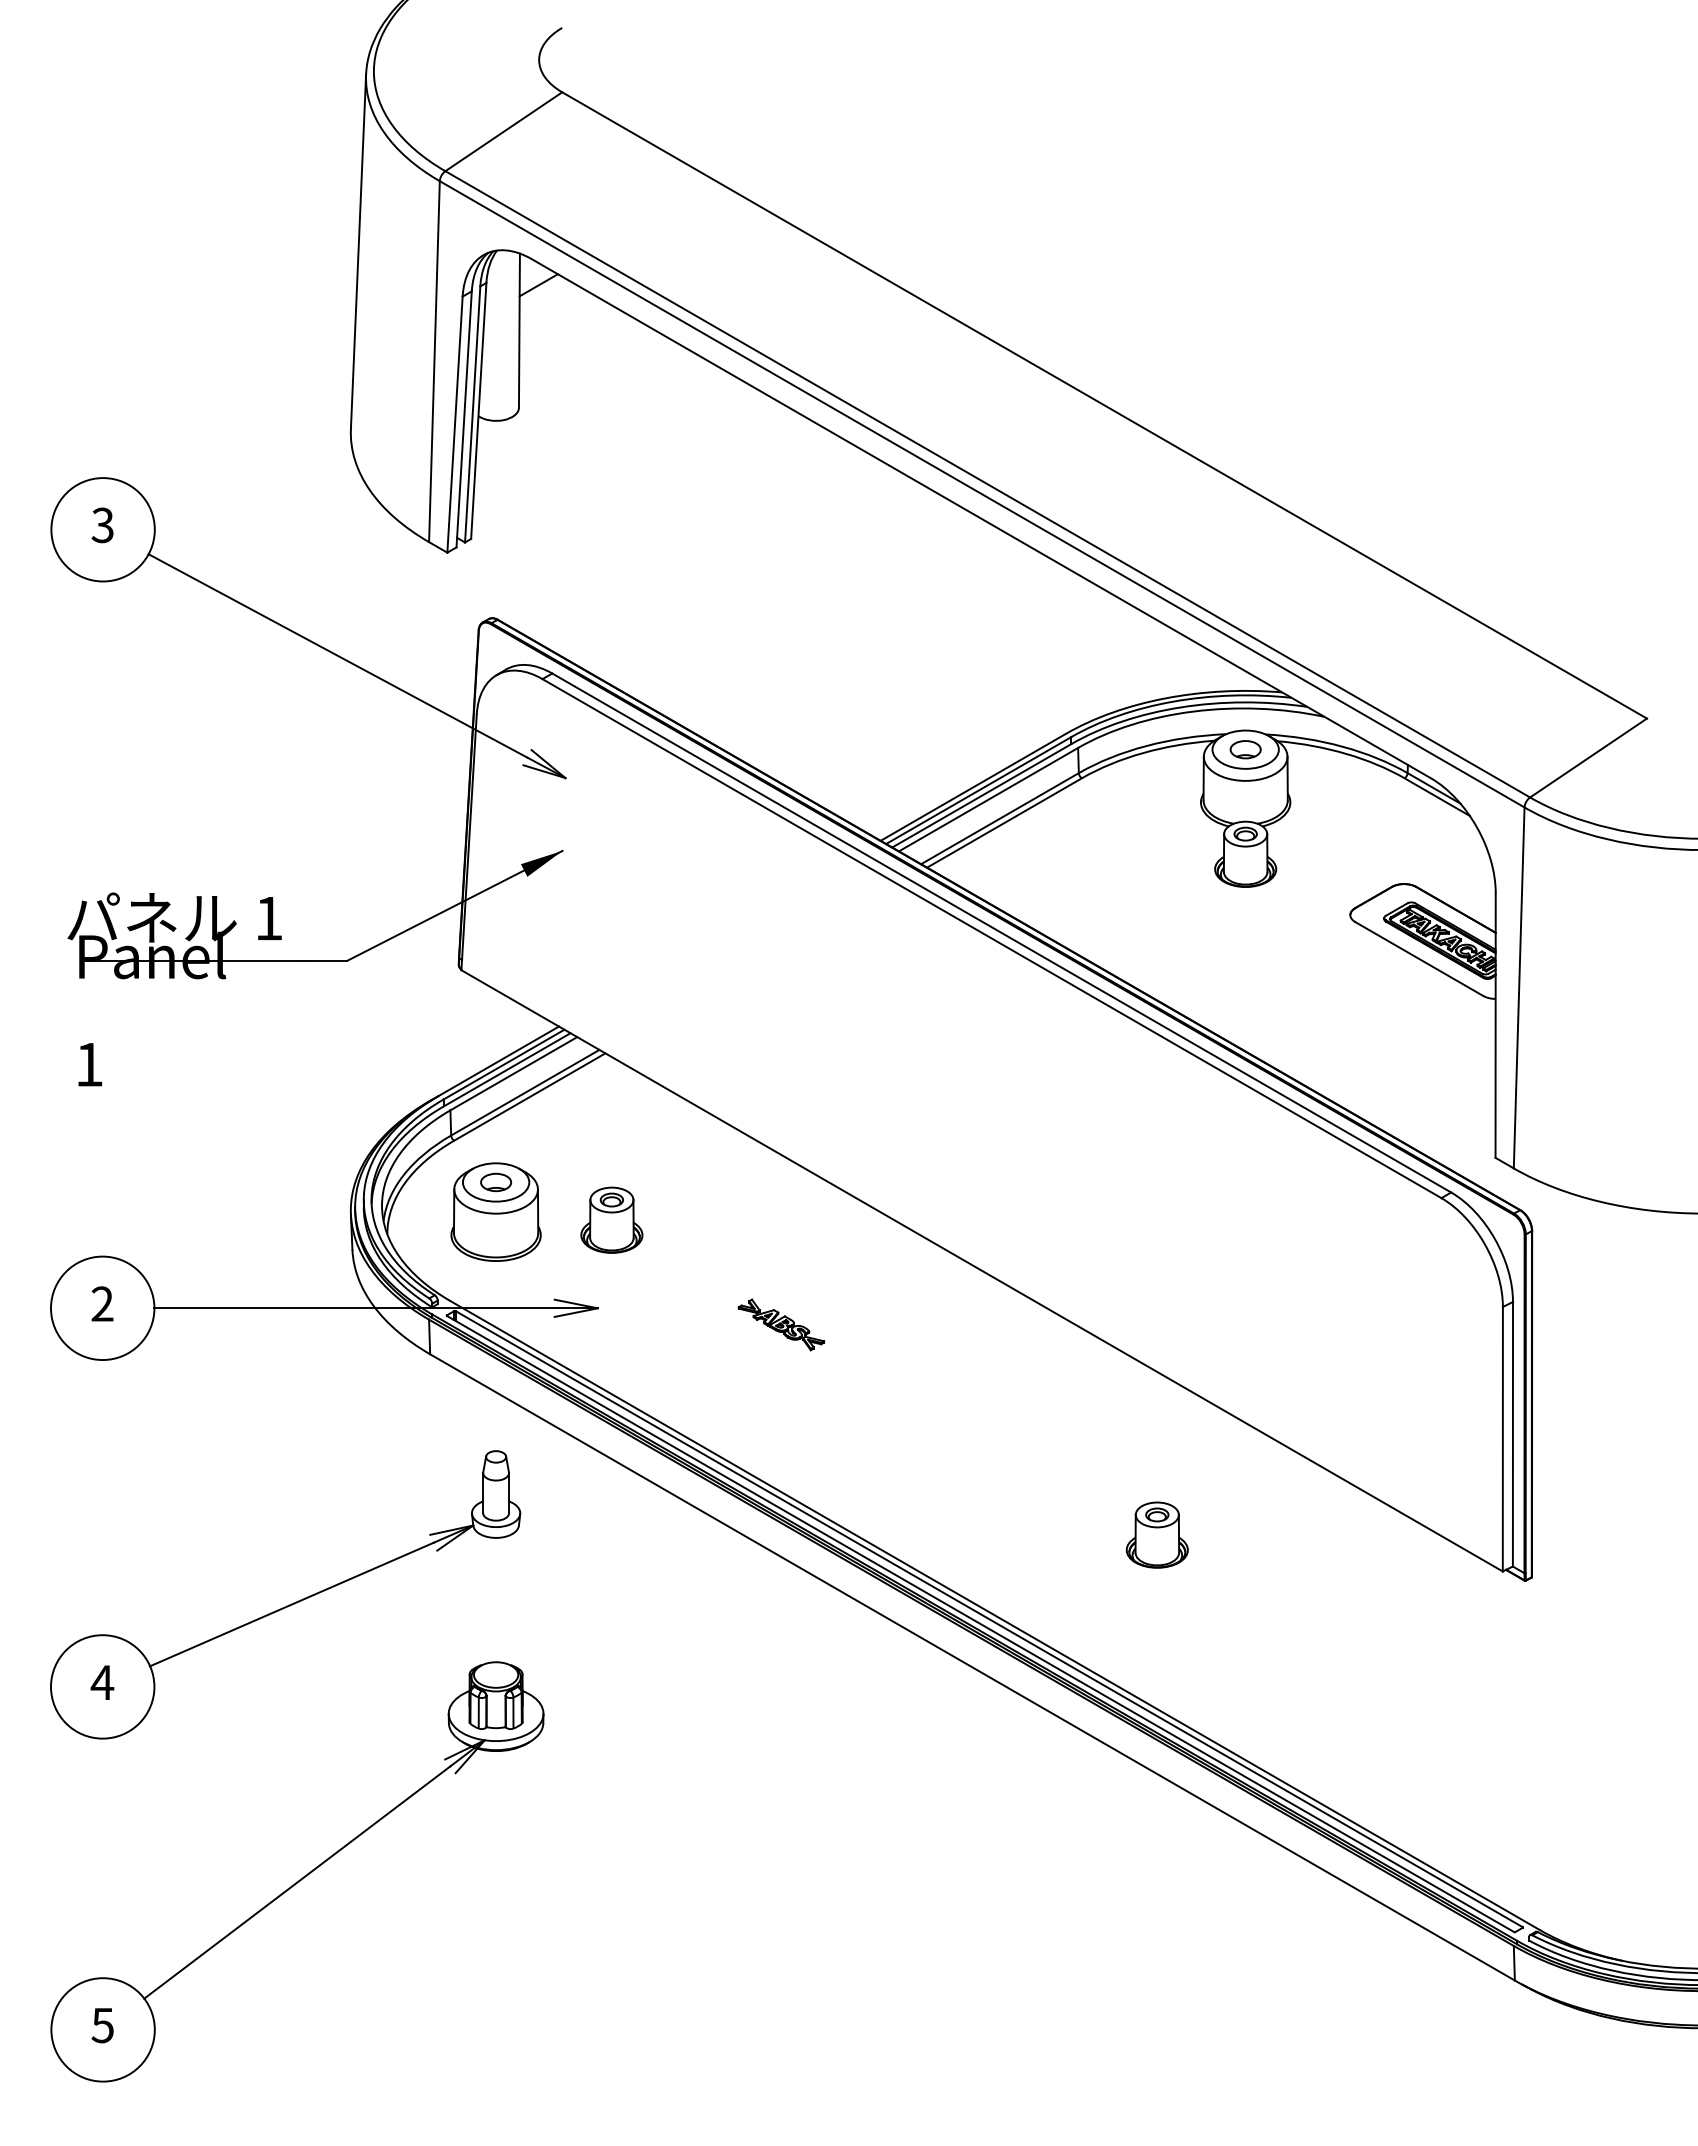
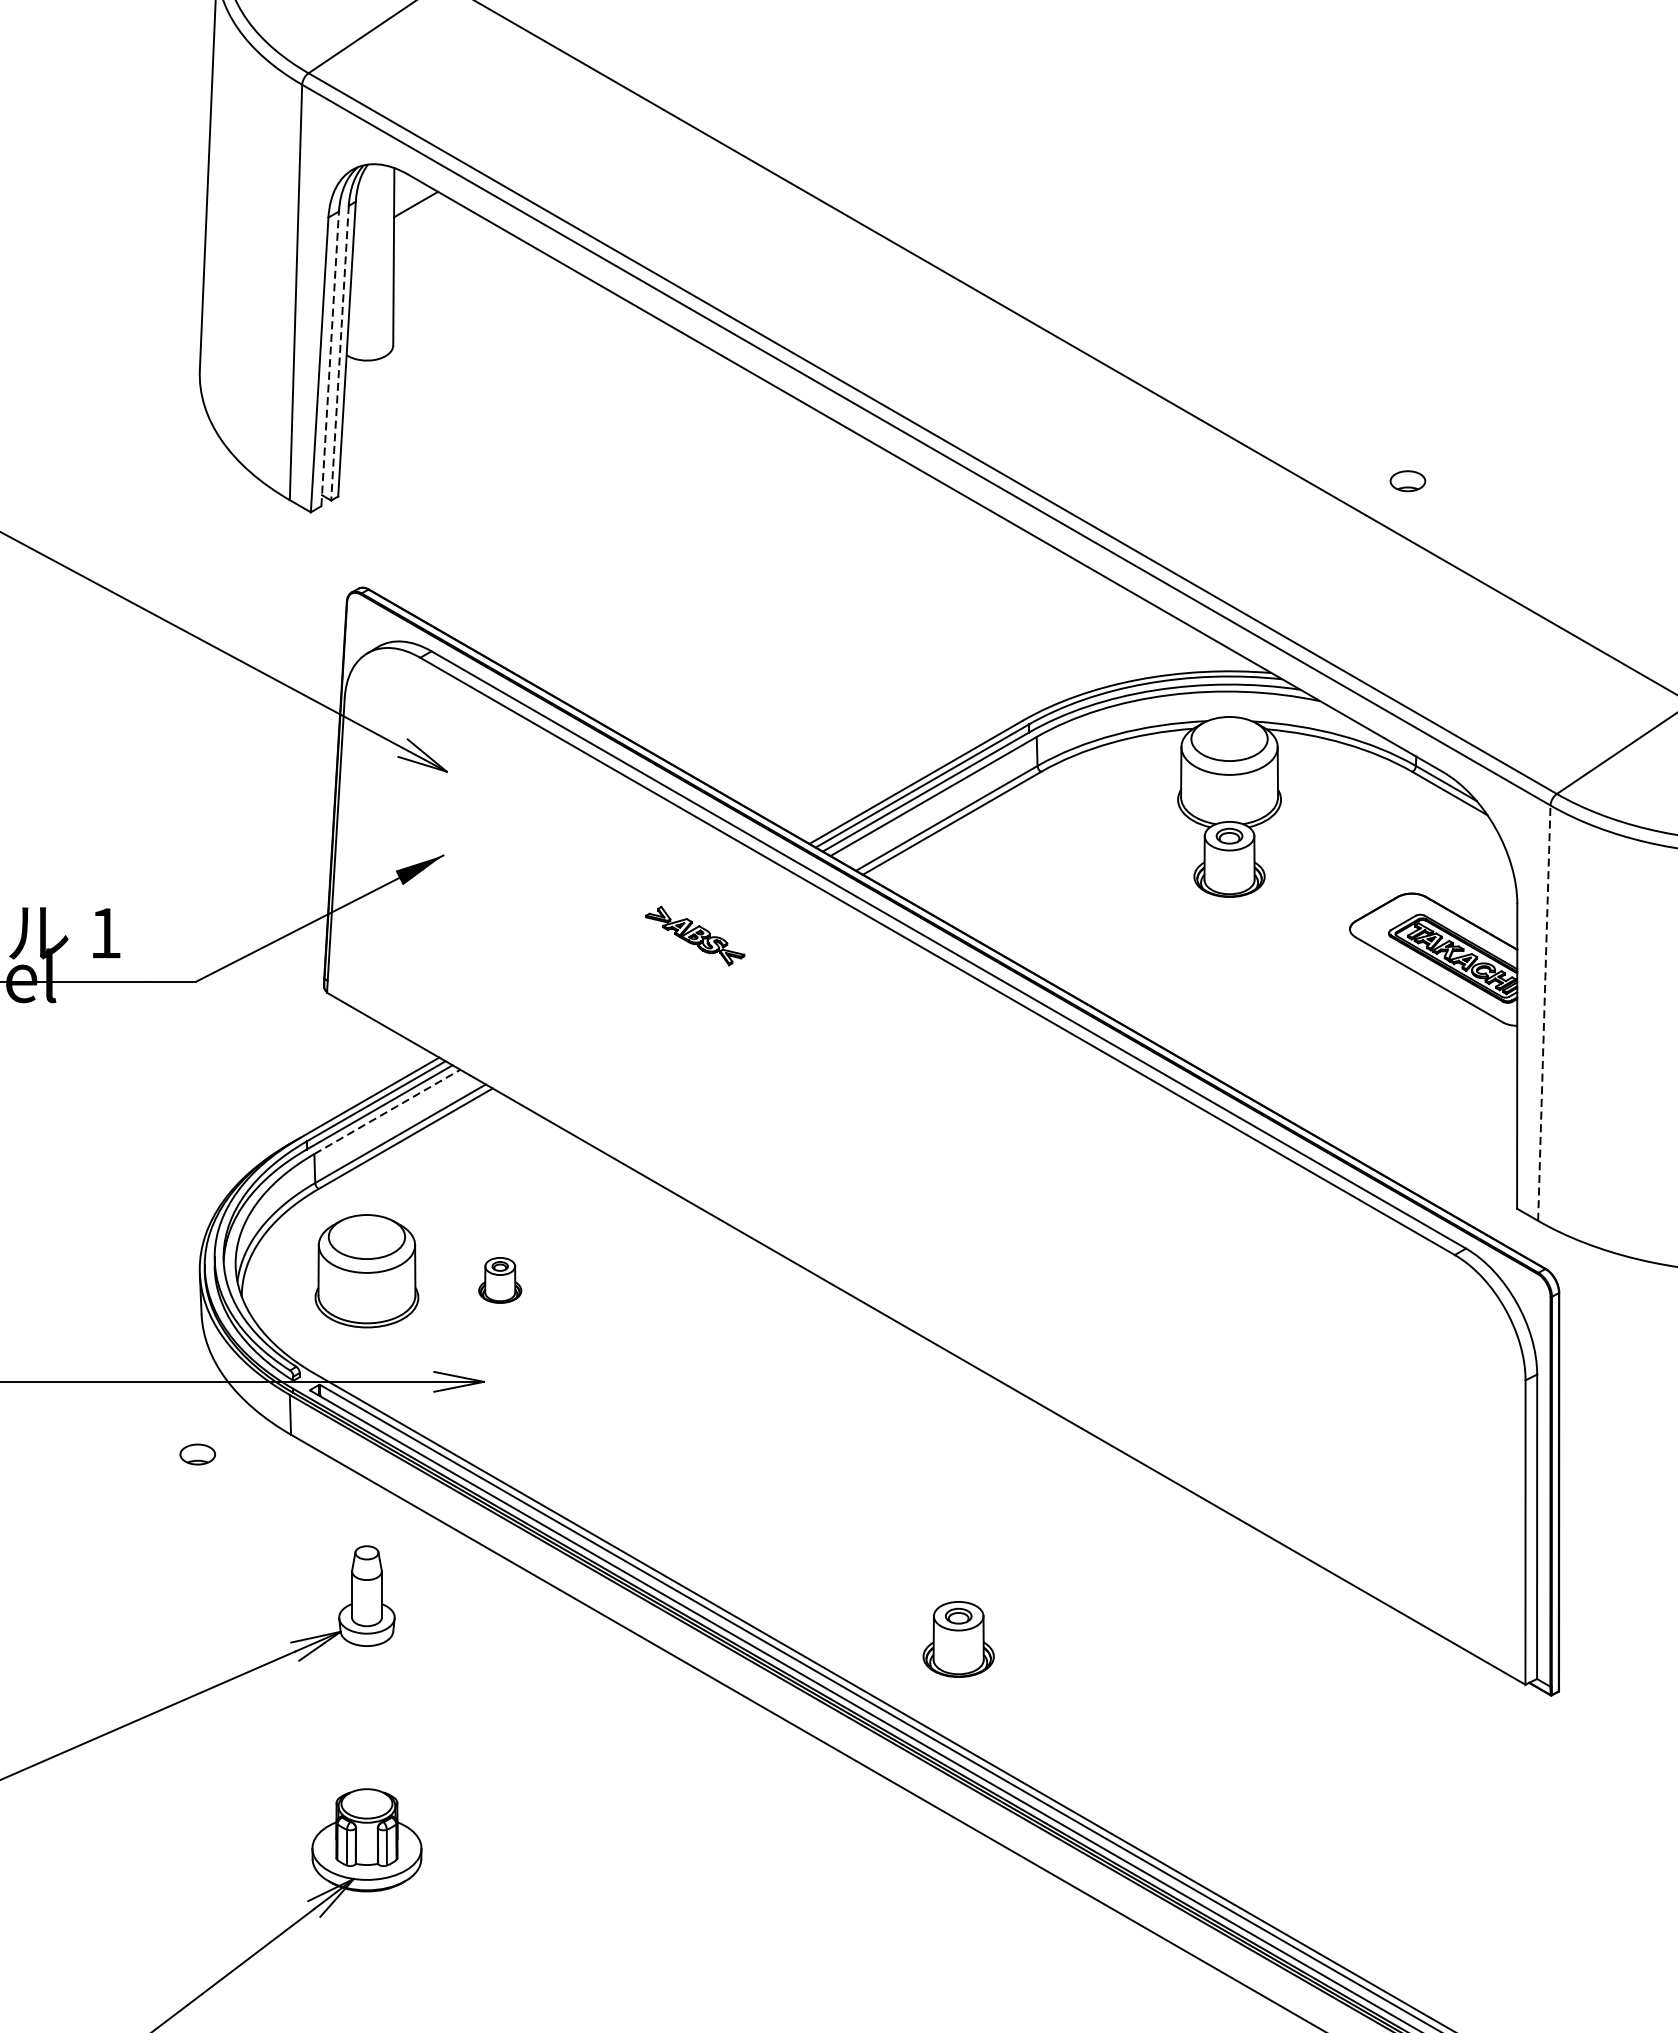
line: (472, 414) -> (339, 353), solid -> dashed
line: (464, 418) -> (330, 357), solid -> dashed
part: (1245, 749) -> (1407, 480), moved
line: (1519, 987) -> (1544, 1012), solid -> dashed
line: (514, 1073) -> (388, 1111), solid -> dashed
part: (496, 1182) -> (198, 1454), moved
part: (611, 1219) -> (499, 1279), size x0.6
part: (781, 1324) -> (695, 935), moved
part: (1156, 1534) -> (957, 1638), moved

